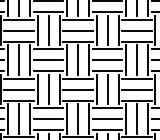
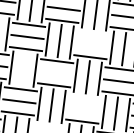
line: (77, 19) -> (92, 32), removed
line: (77, 30) -> (91, 44), removed
line: (19, 59) -> (23, 68), removed
line: (48, 60) -> (55, 73), removed
line: (77, 78) -> (84, 97), removed
line: (77, 89) -> (83, 109), removed
line: (48, 107) -> (48, 125), removed

